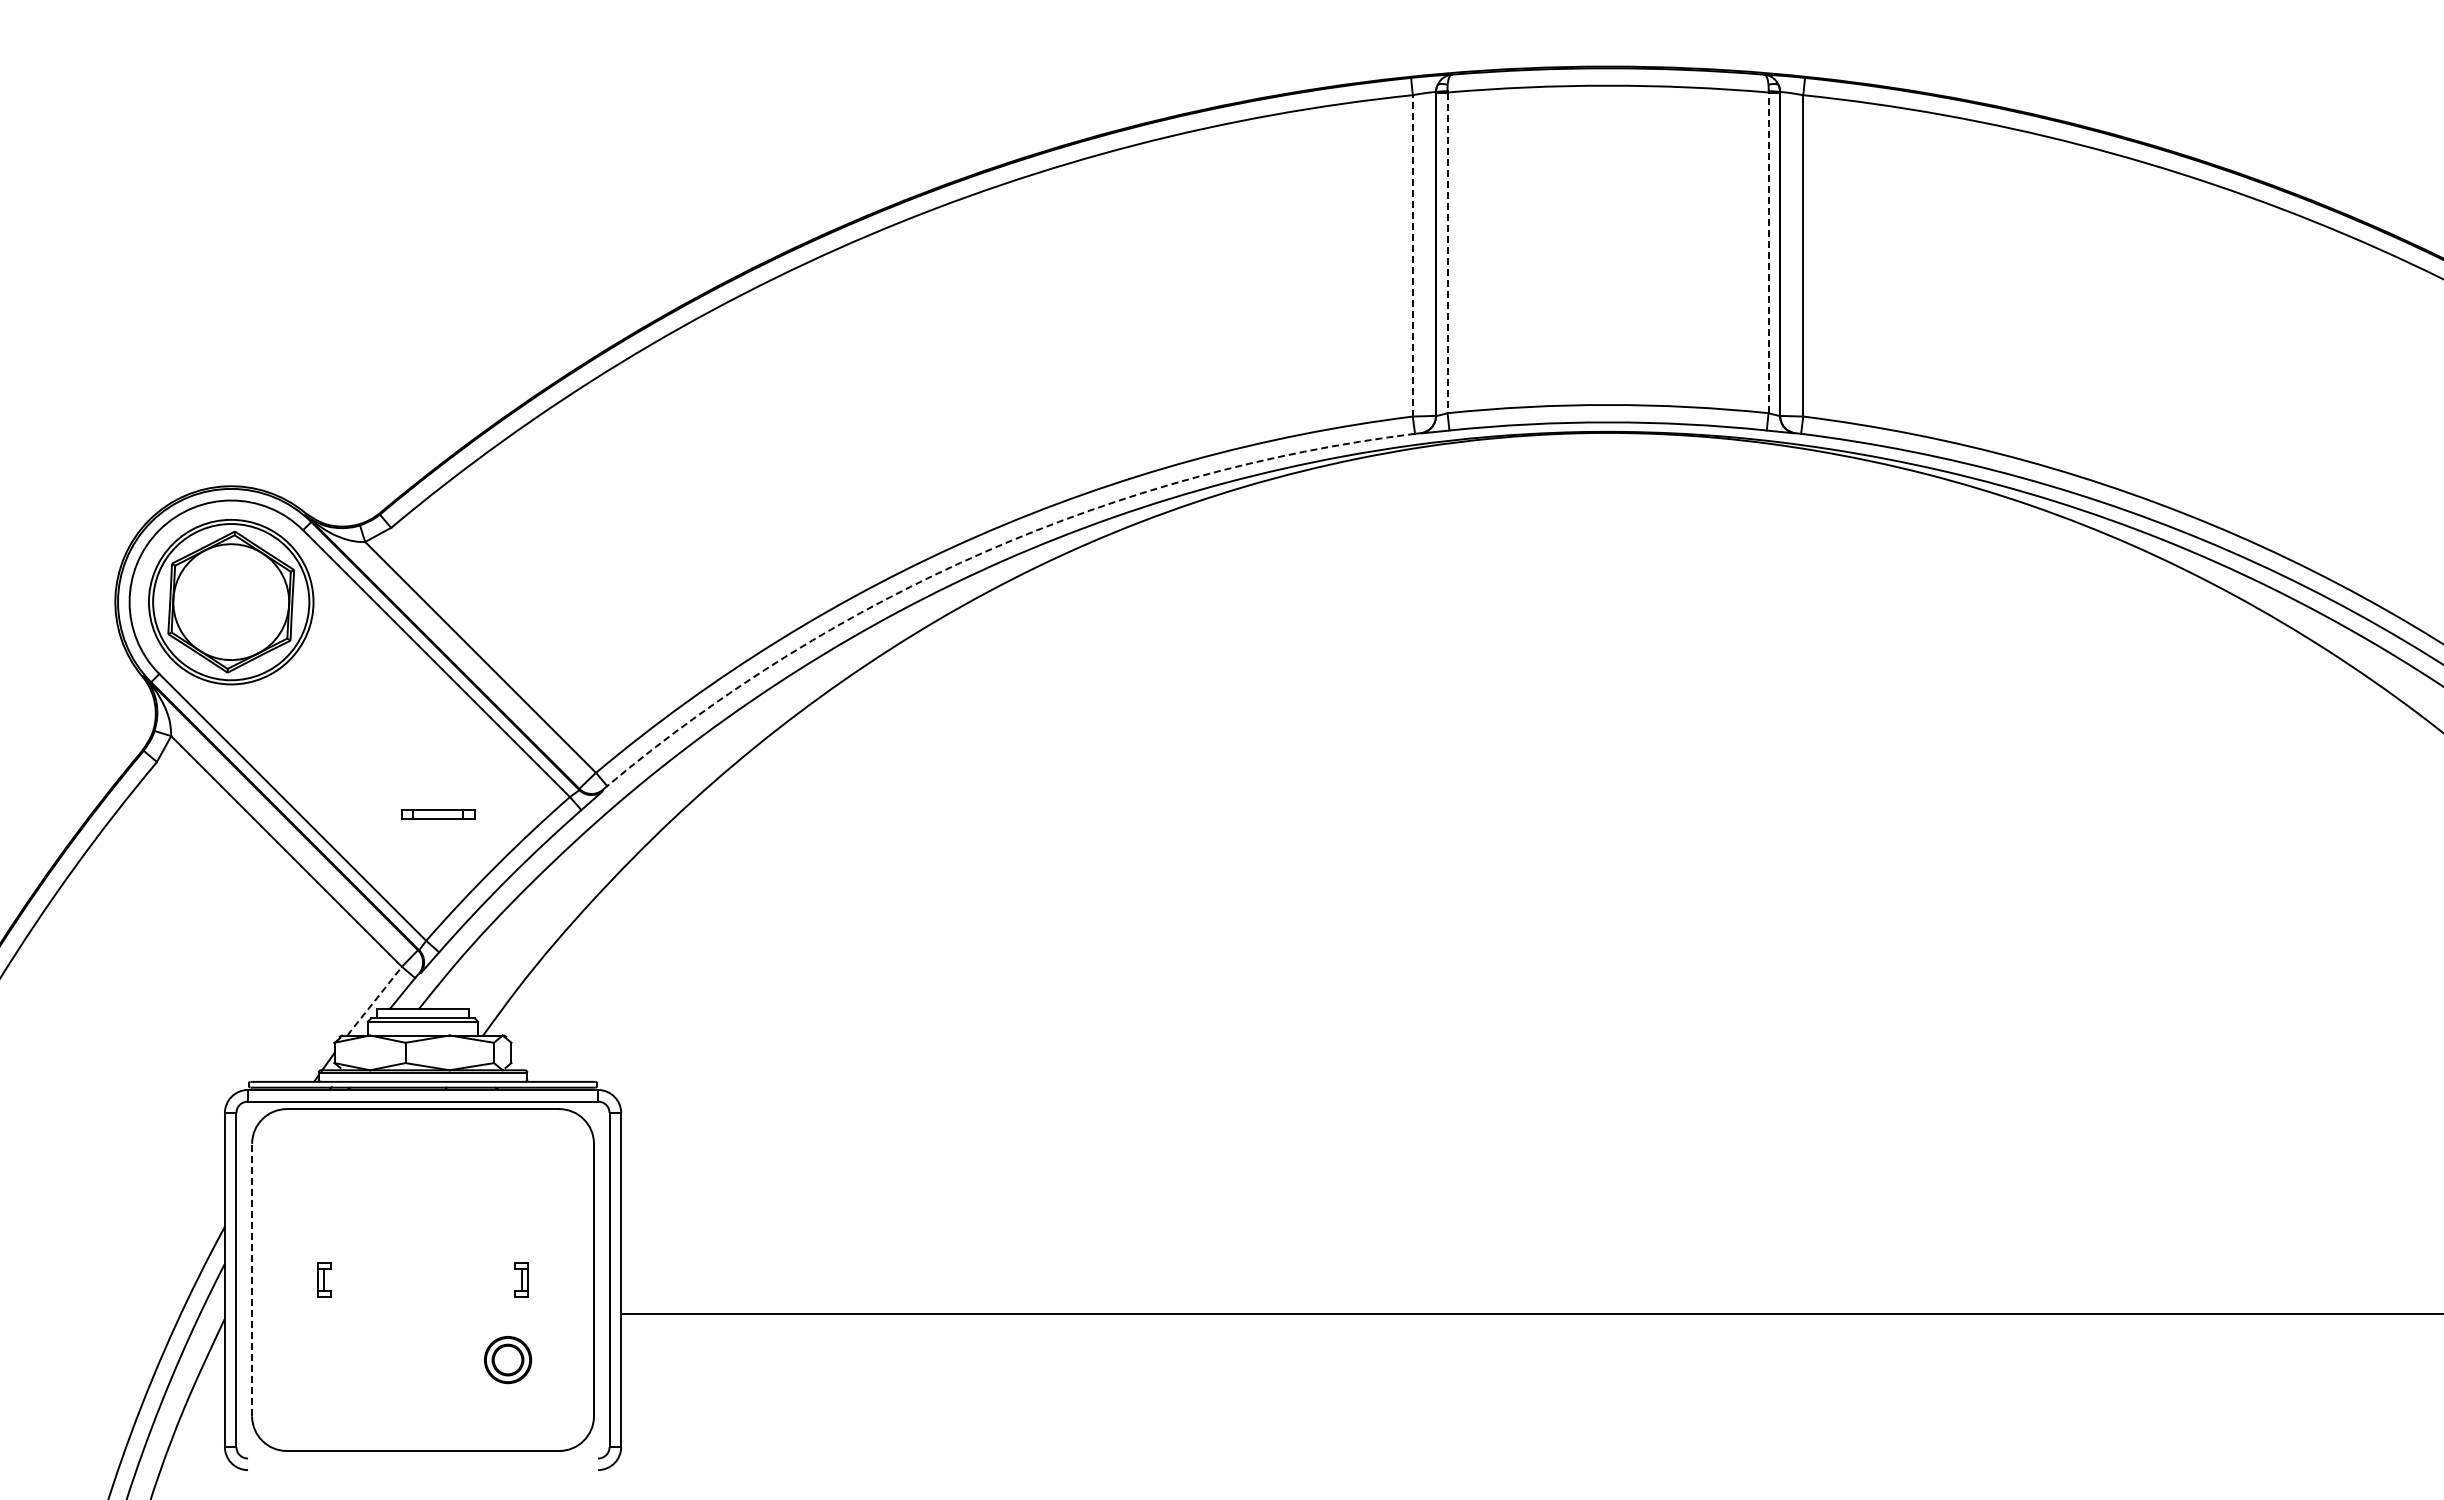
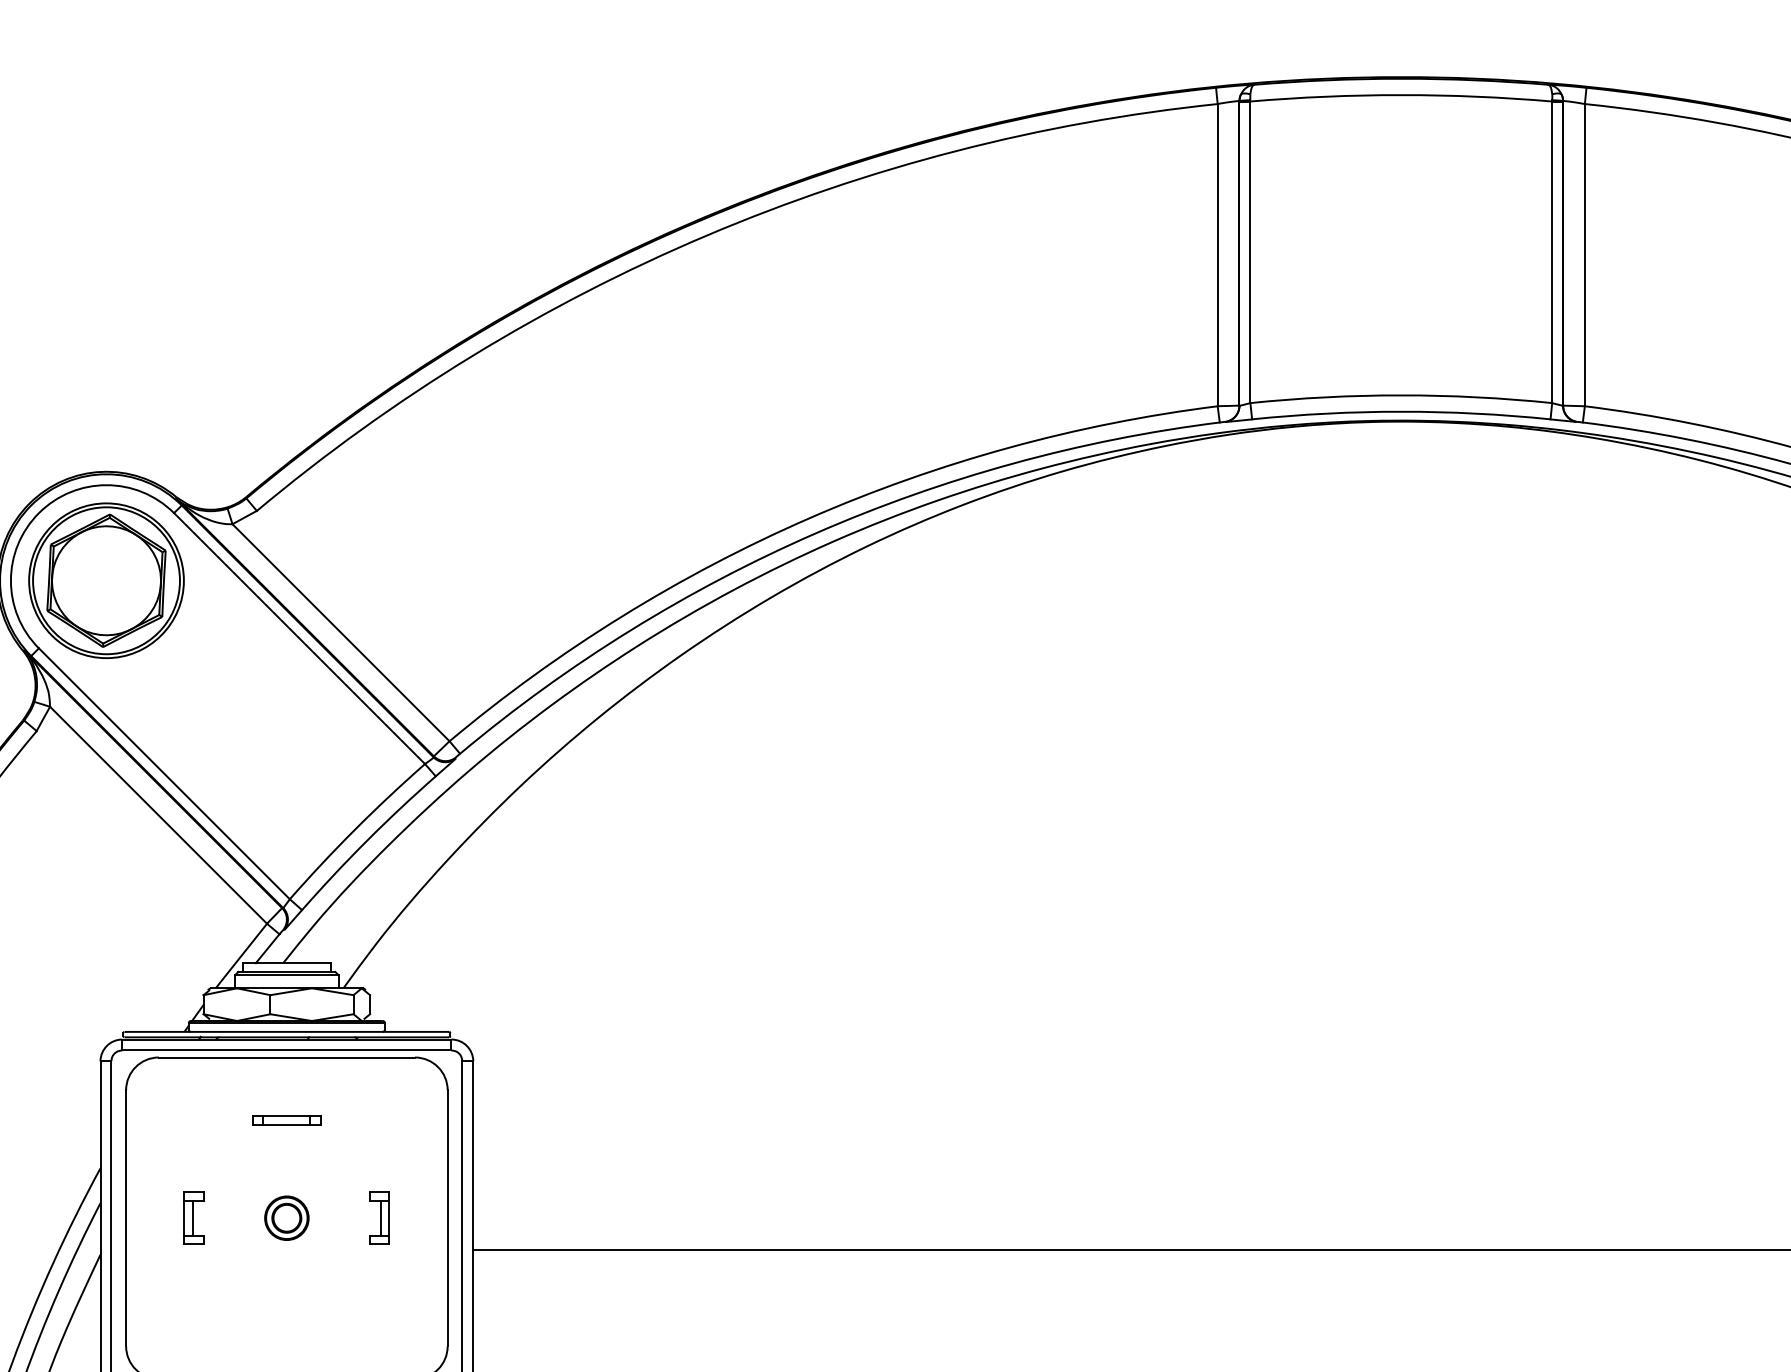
line: (1768, 252) -> (1552, 251), dashed -> solid
line: (1447, 253) -> (1250, 252), dashed -> solid
line: (1412, 255) -> (1217, 254), dashed -> solid
arc: (985, 551) -> (815, 533), dashed -> solid
part: (438, 814) -> (287, 1119), moved
line: (374, 1001) -> (241, 956), dashed -> solid
line: (252, 1279) -> (126, 1217), dashed -> solid
part: (324, 1279) -> (194, 1217), size x1.67
part: (521, 1279) -> (379, 1217), size x1.67
part: (508, 1360) -> (287, 1218), moved

